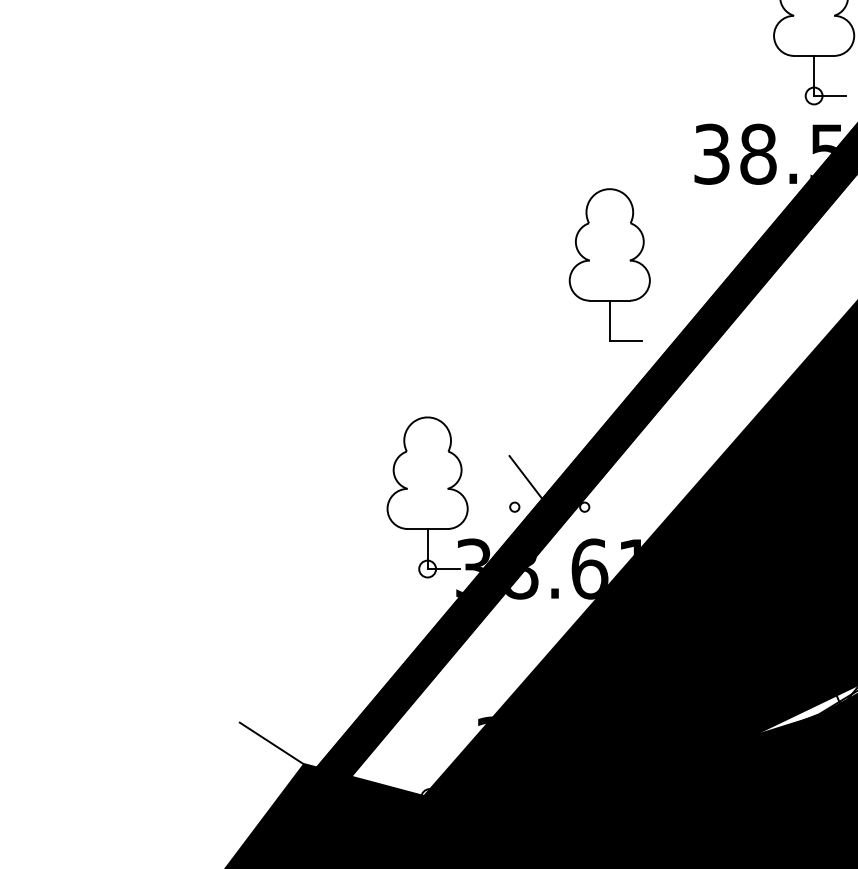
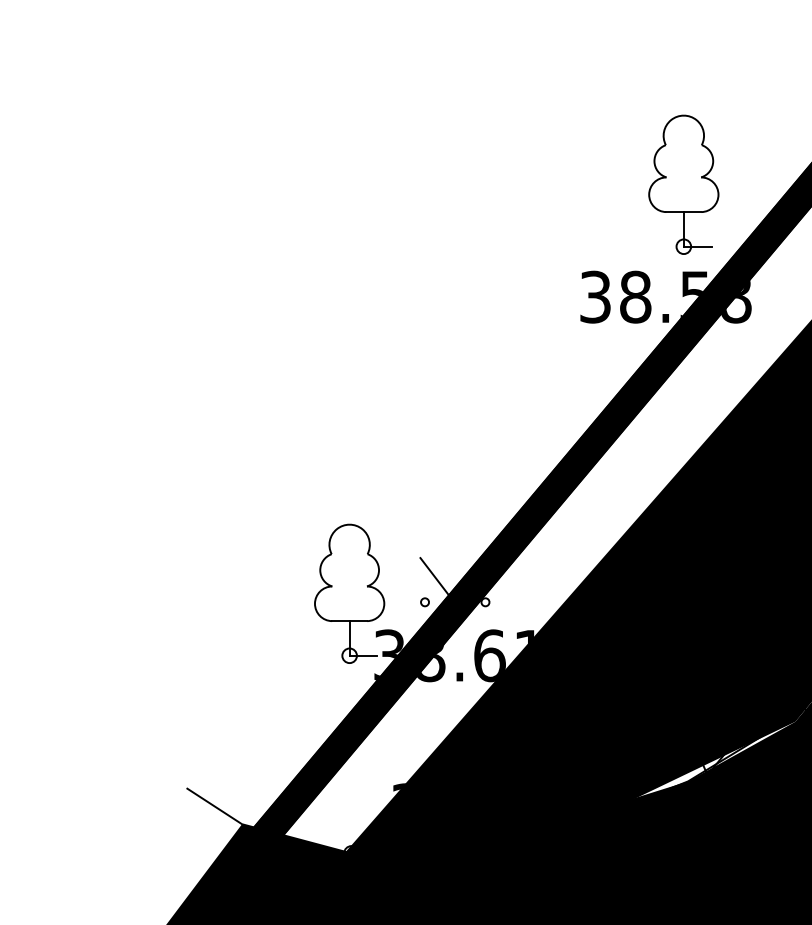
part: (609, 264) -> (506, 392), removed

